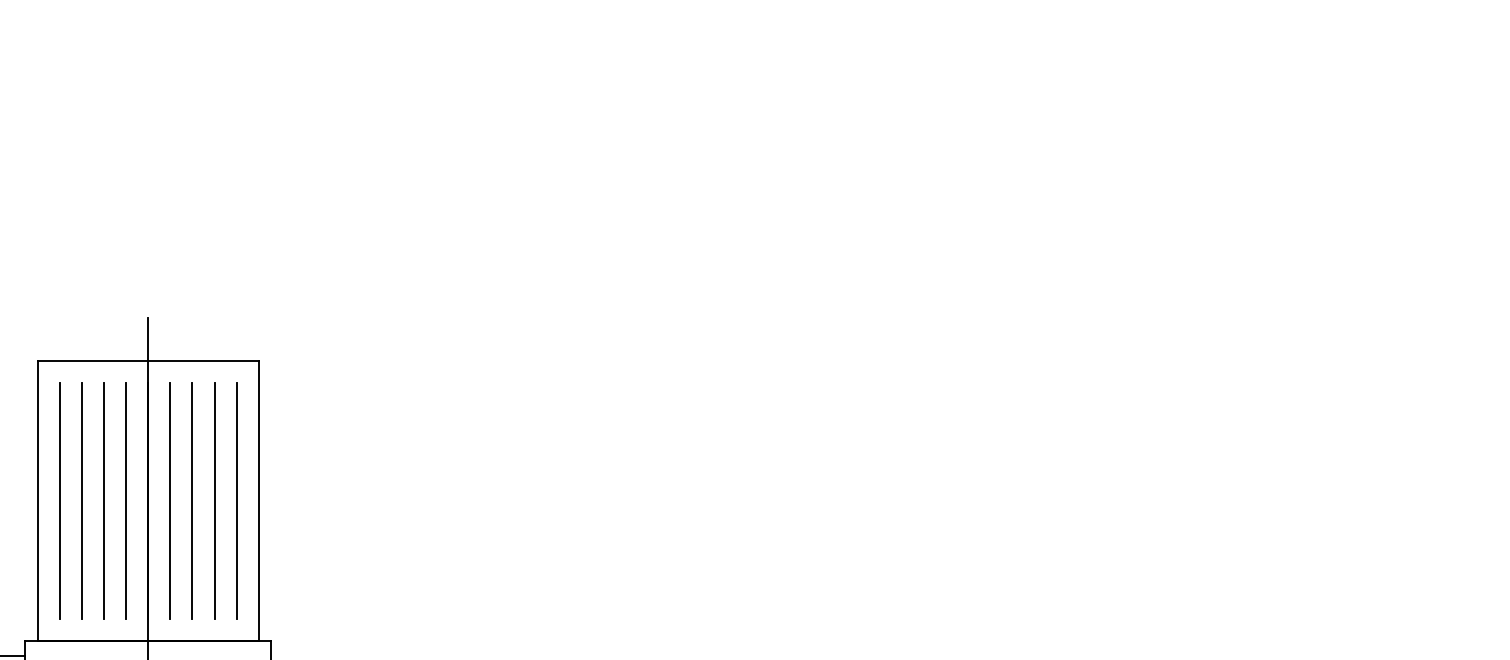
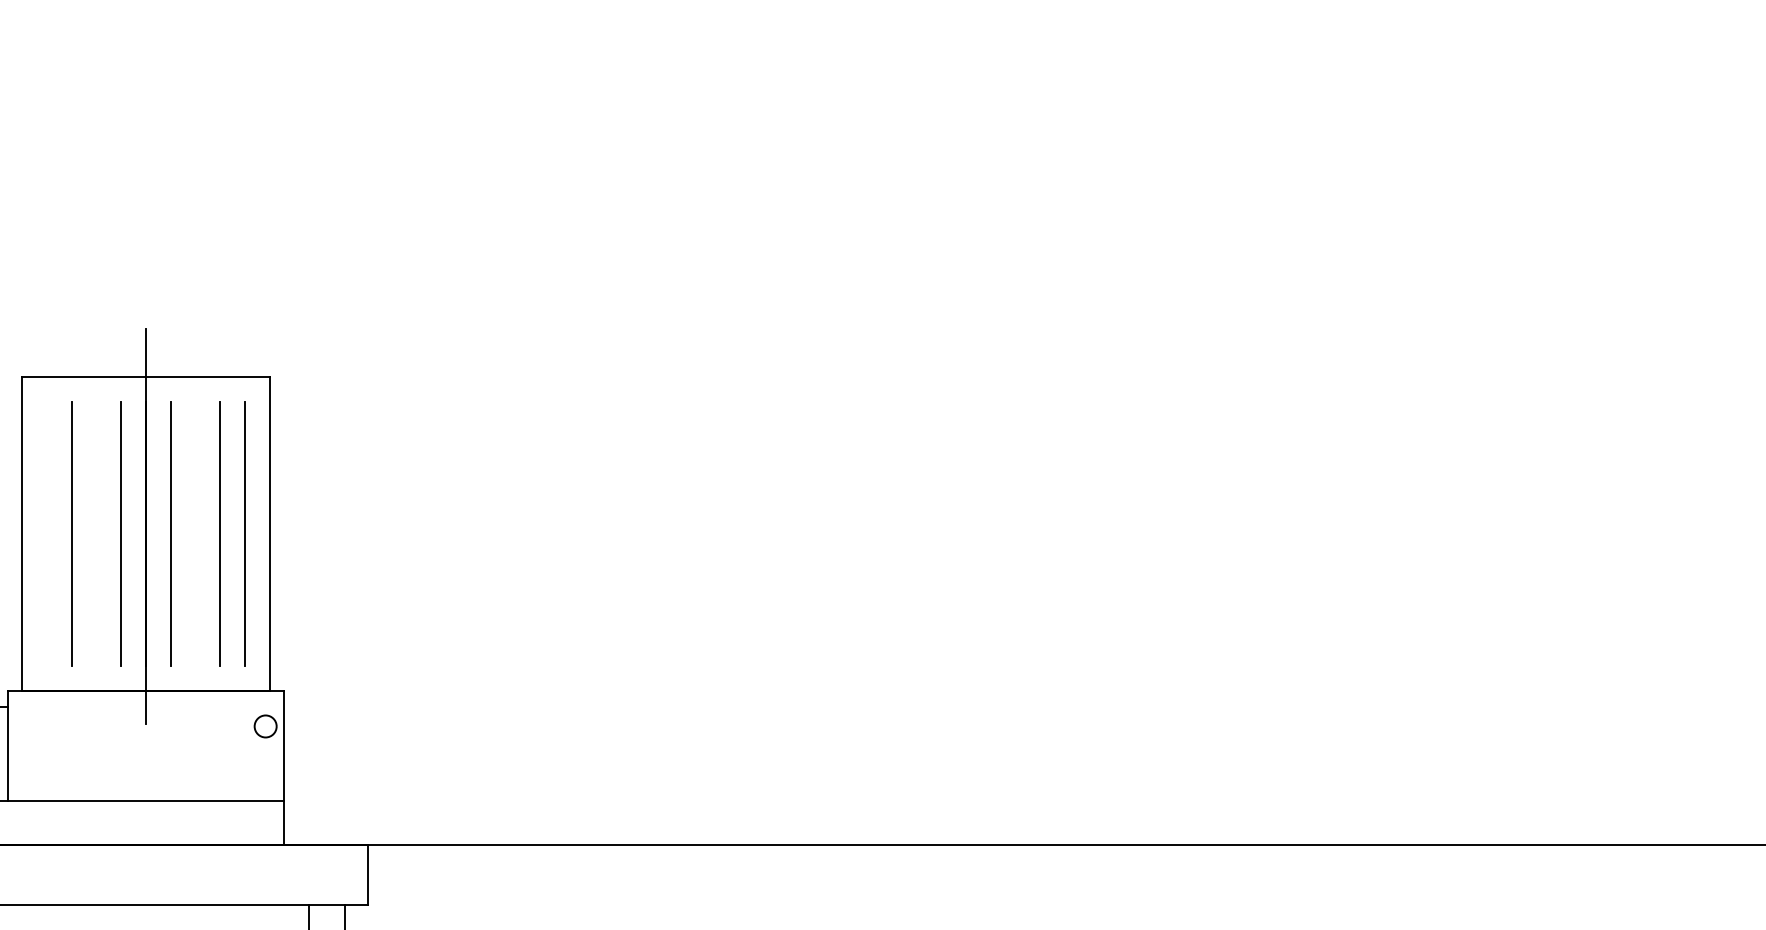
line: (59, 500) -> (46, 533), removed
line: (104, 500) -> (96, 533), removed
line: (192, 500) -> (195, 533), removed

